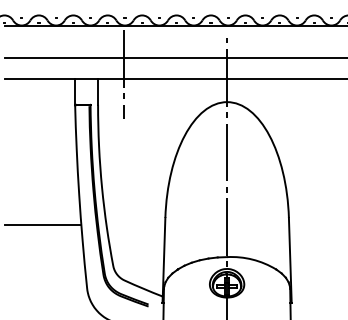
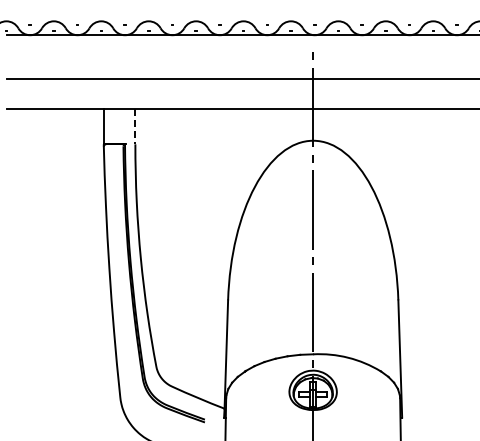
line: (123, 74) -> (170, 102), removed
line: (98, 91) -> (135, 126), solid -> dashed
line: (43, 225) -> (59, 310), removed

